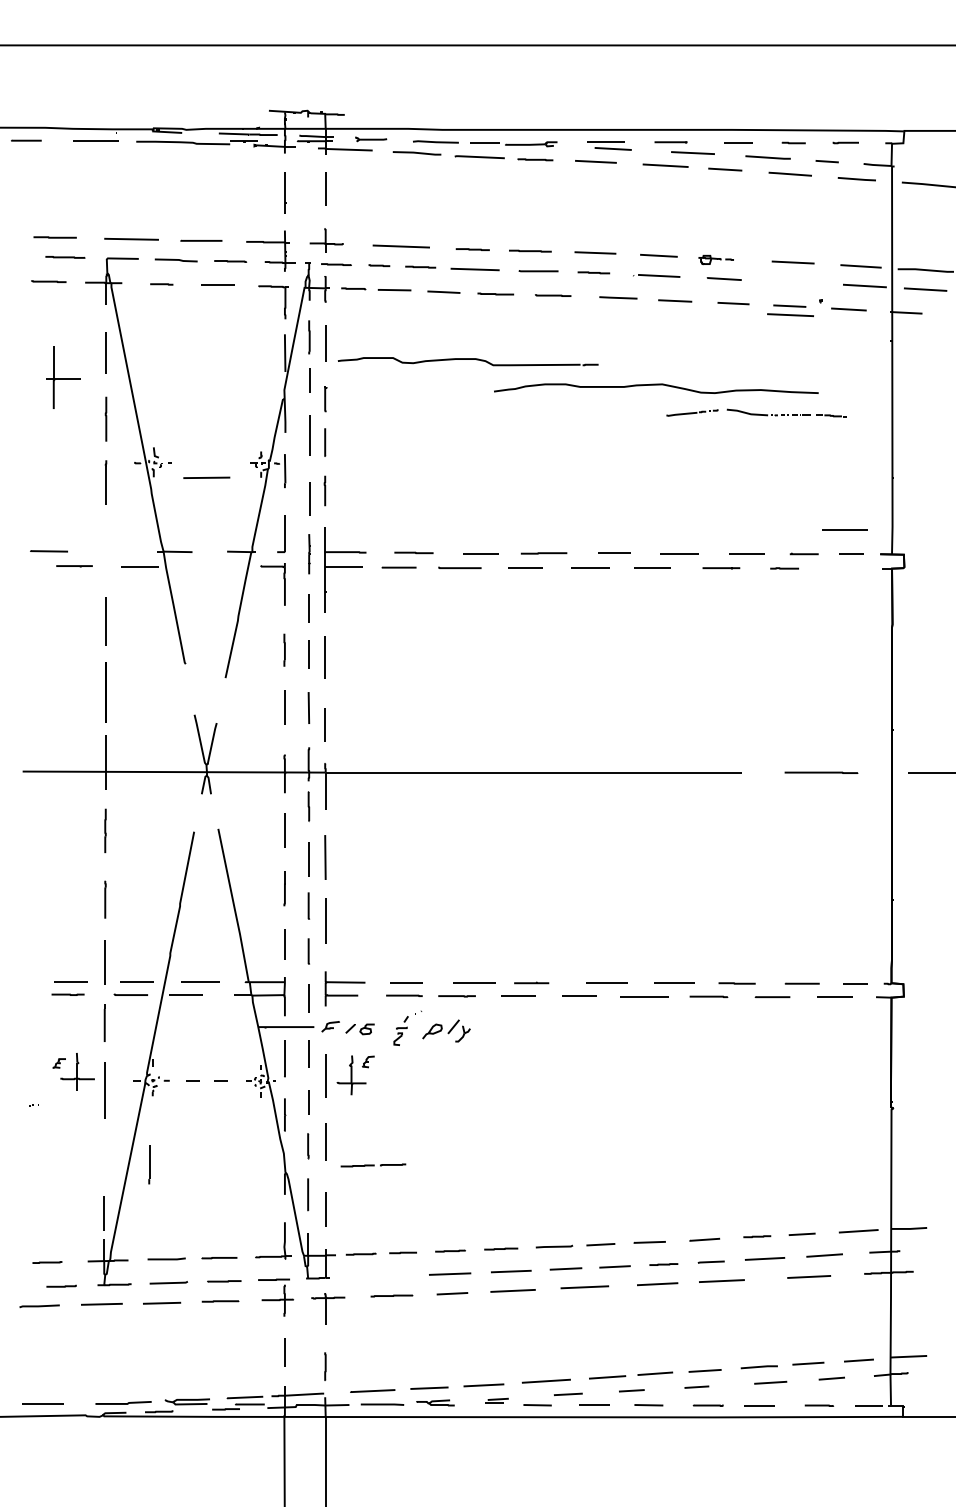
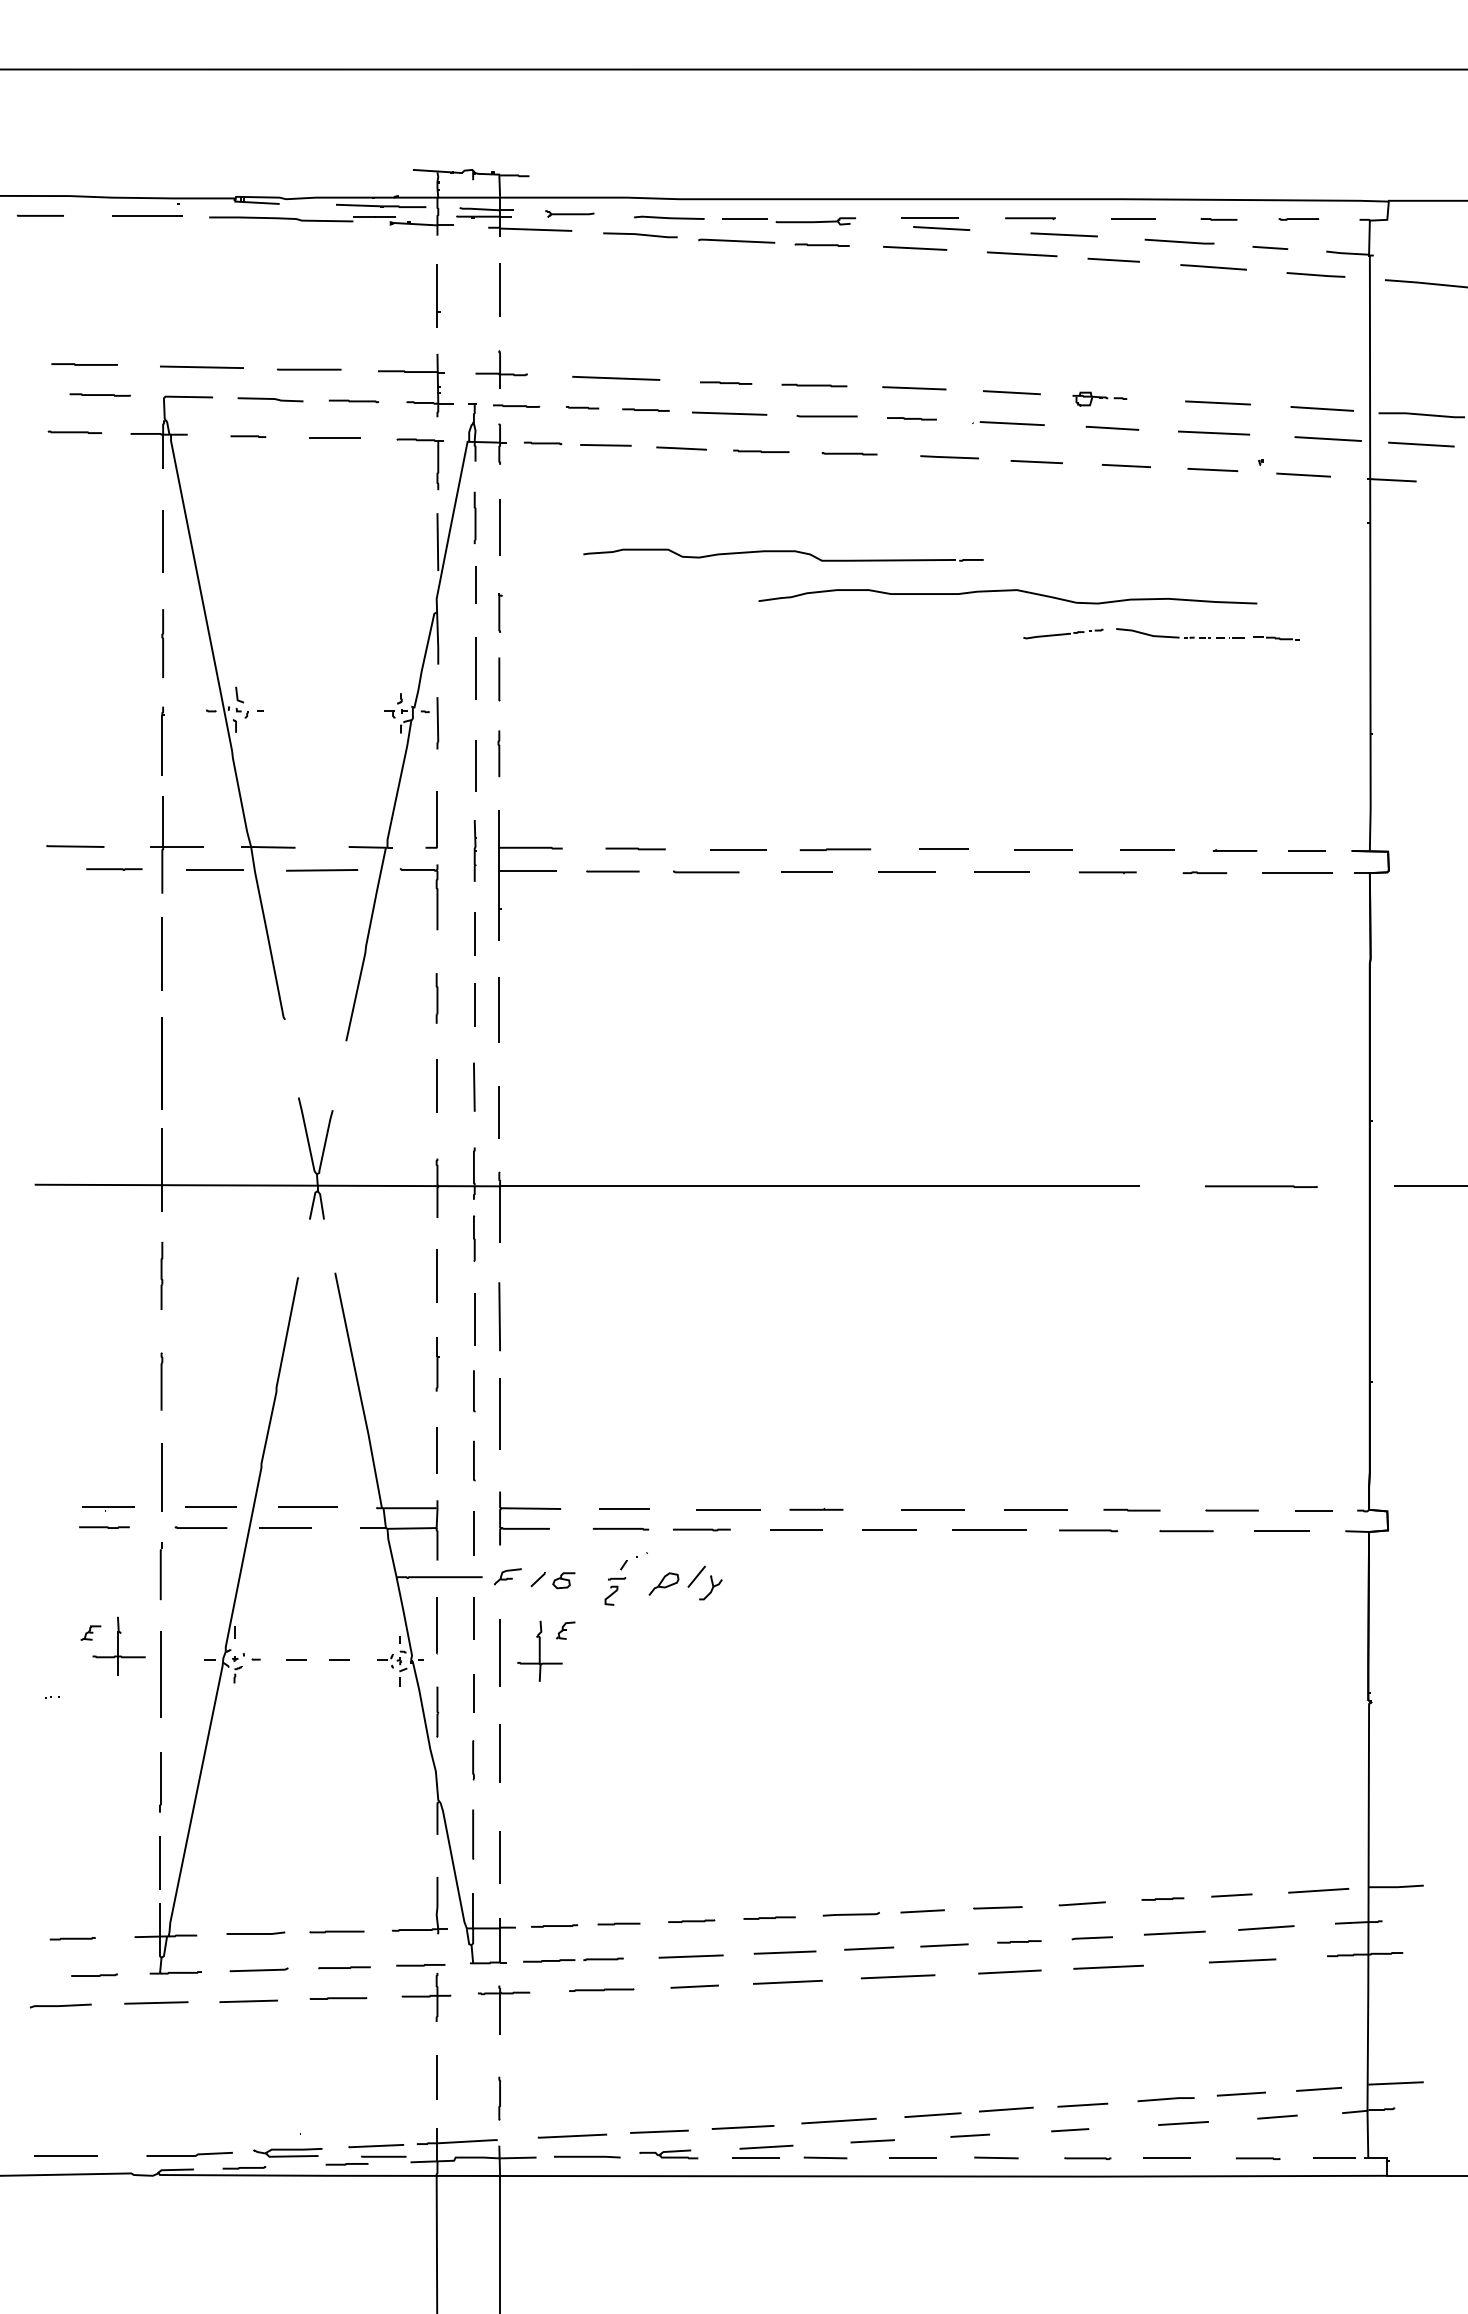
line: (790, 315) -> (1213, 433), moved
part: (467, 361) -> (782, 554), moved
part: (63, 377) -> (177, 845), moved
line: (206, 477) -> (321, 869), moved
line: (844, 529) -> (1296, 872), moved
line: (149, 1164) -> (160, 1782), moved
line: (373, 1165) -> (573, 1960), moved
part: (496, 1400) -> (762, 2150), size x1.67

